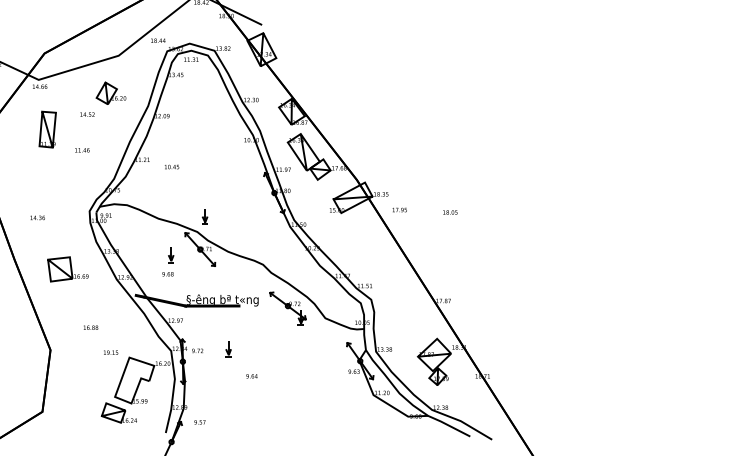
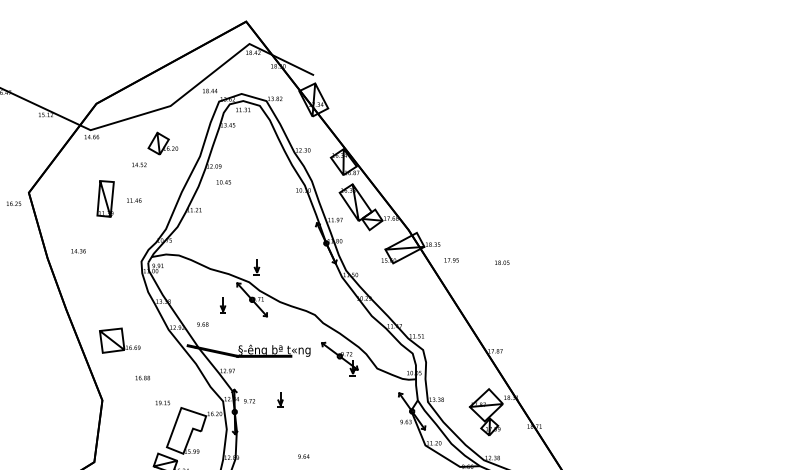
part: (47, 129) -> (105, 198), moved
text: (171, 167) -> (223, 182), moved
text: (37, 218) -> (78, 251), moved
part: (67, 269) -> (119, 340), moved
text: (167, 274) -> (202, 324), moved
text: (251, 376) -> (303, 456), moved

